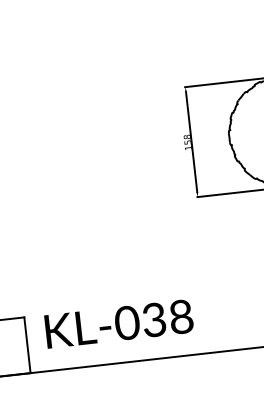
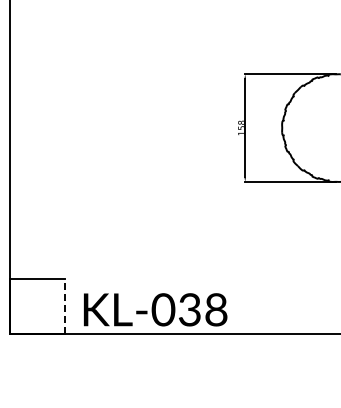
text: (119, 323) -> (155, 309), moved
line: (27, 345) -> (64, 306), solid -> dashed

